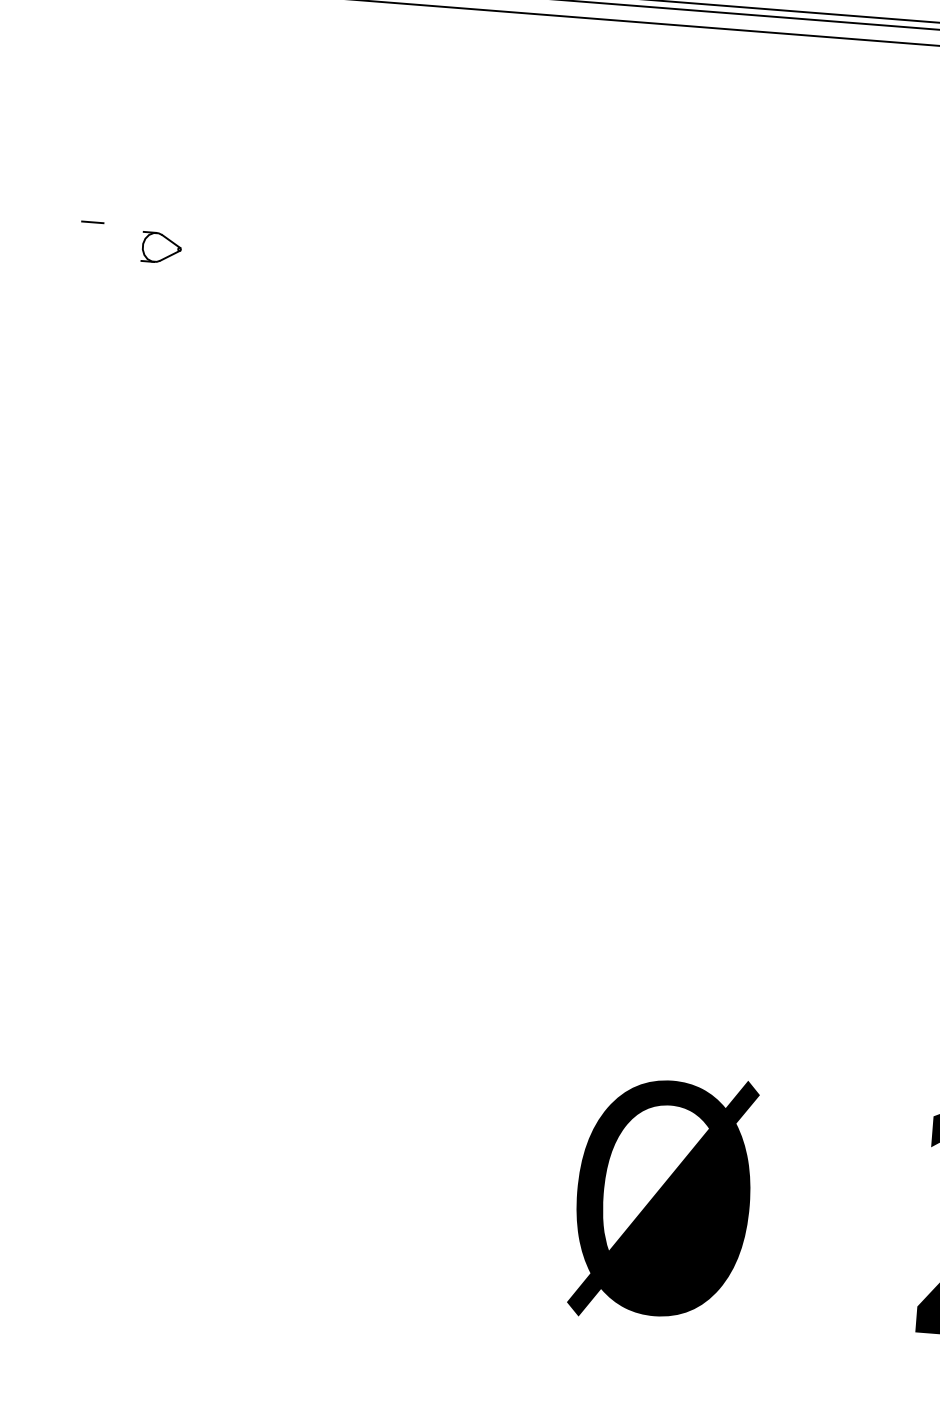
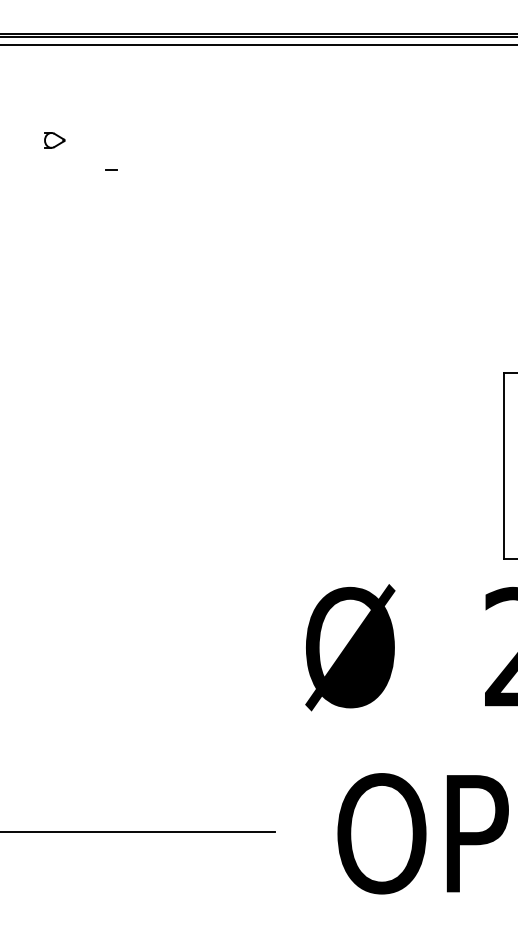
line: (93, 221) -> (111, 169), moved
part: (161, 248) -> (54, 140), moved

